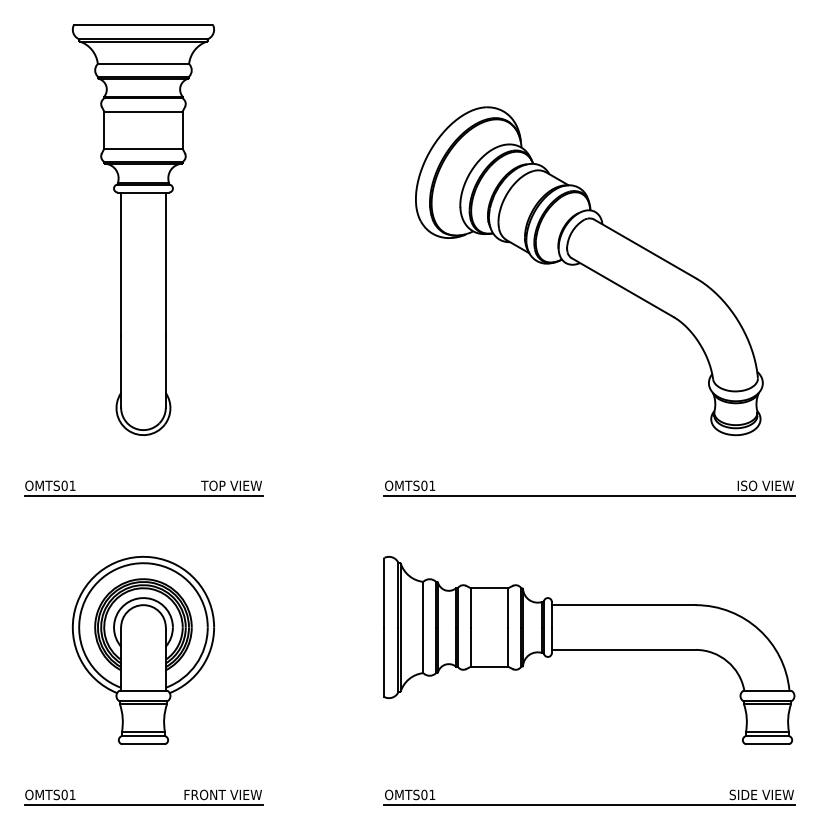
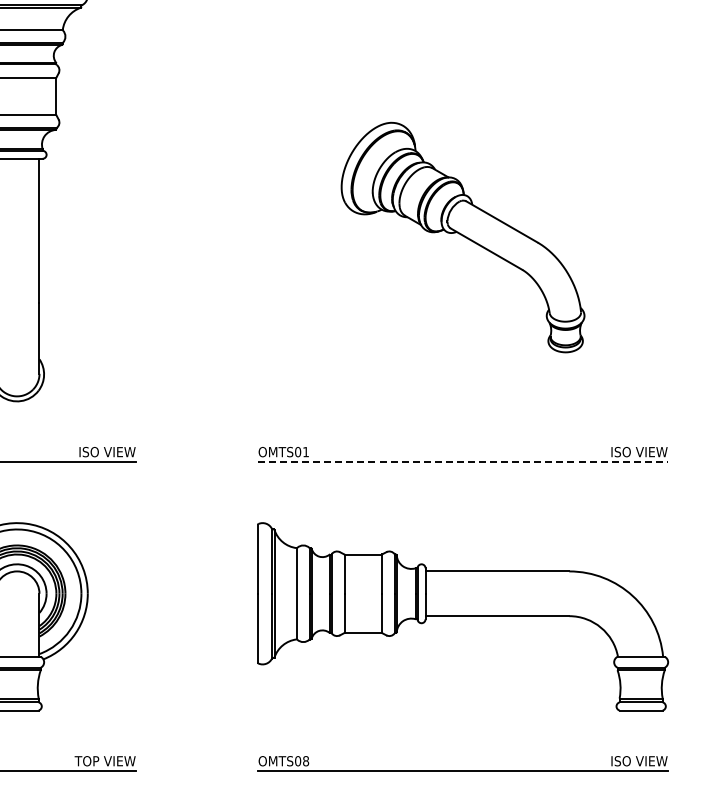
part: (589, 271) -> (463, 237), size x0.7
text: (213, 485) -> (87, 451), TOP VIEW -> ISO VIEW
line: (589, 496) -> (463, 462), solid -> dashed
text: (204, 794) -> (78, 760), FRONT VIEW -> TOP VIEW
text: (432, 794) -> (306, 760), OMTS01 -> OMTS08
text: (743, 794) -> (617, 760), SIDE VIEW -> ISO VIEW

